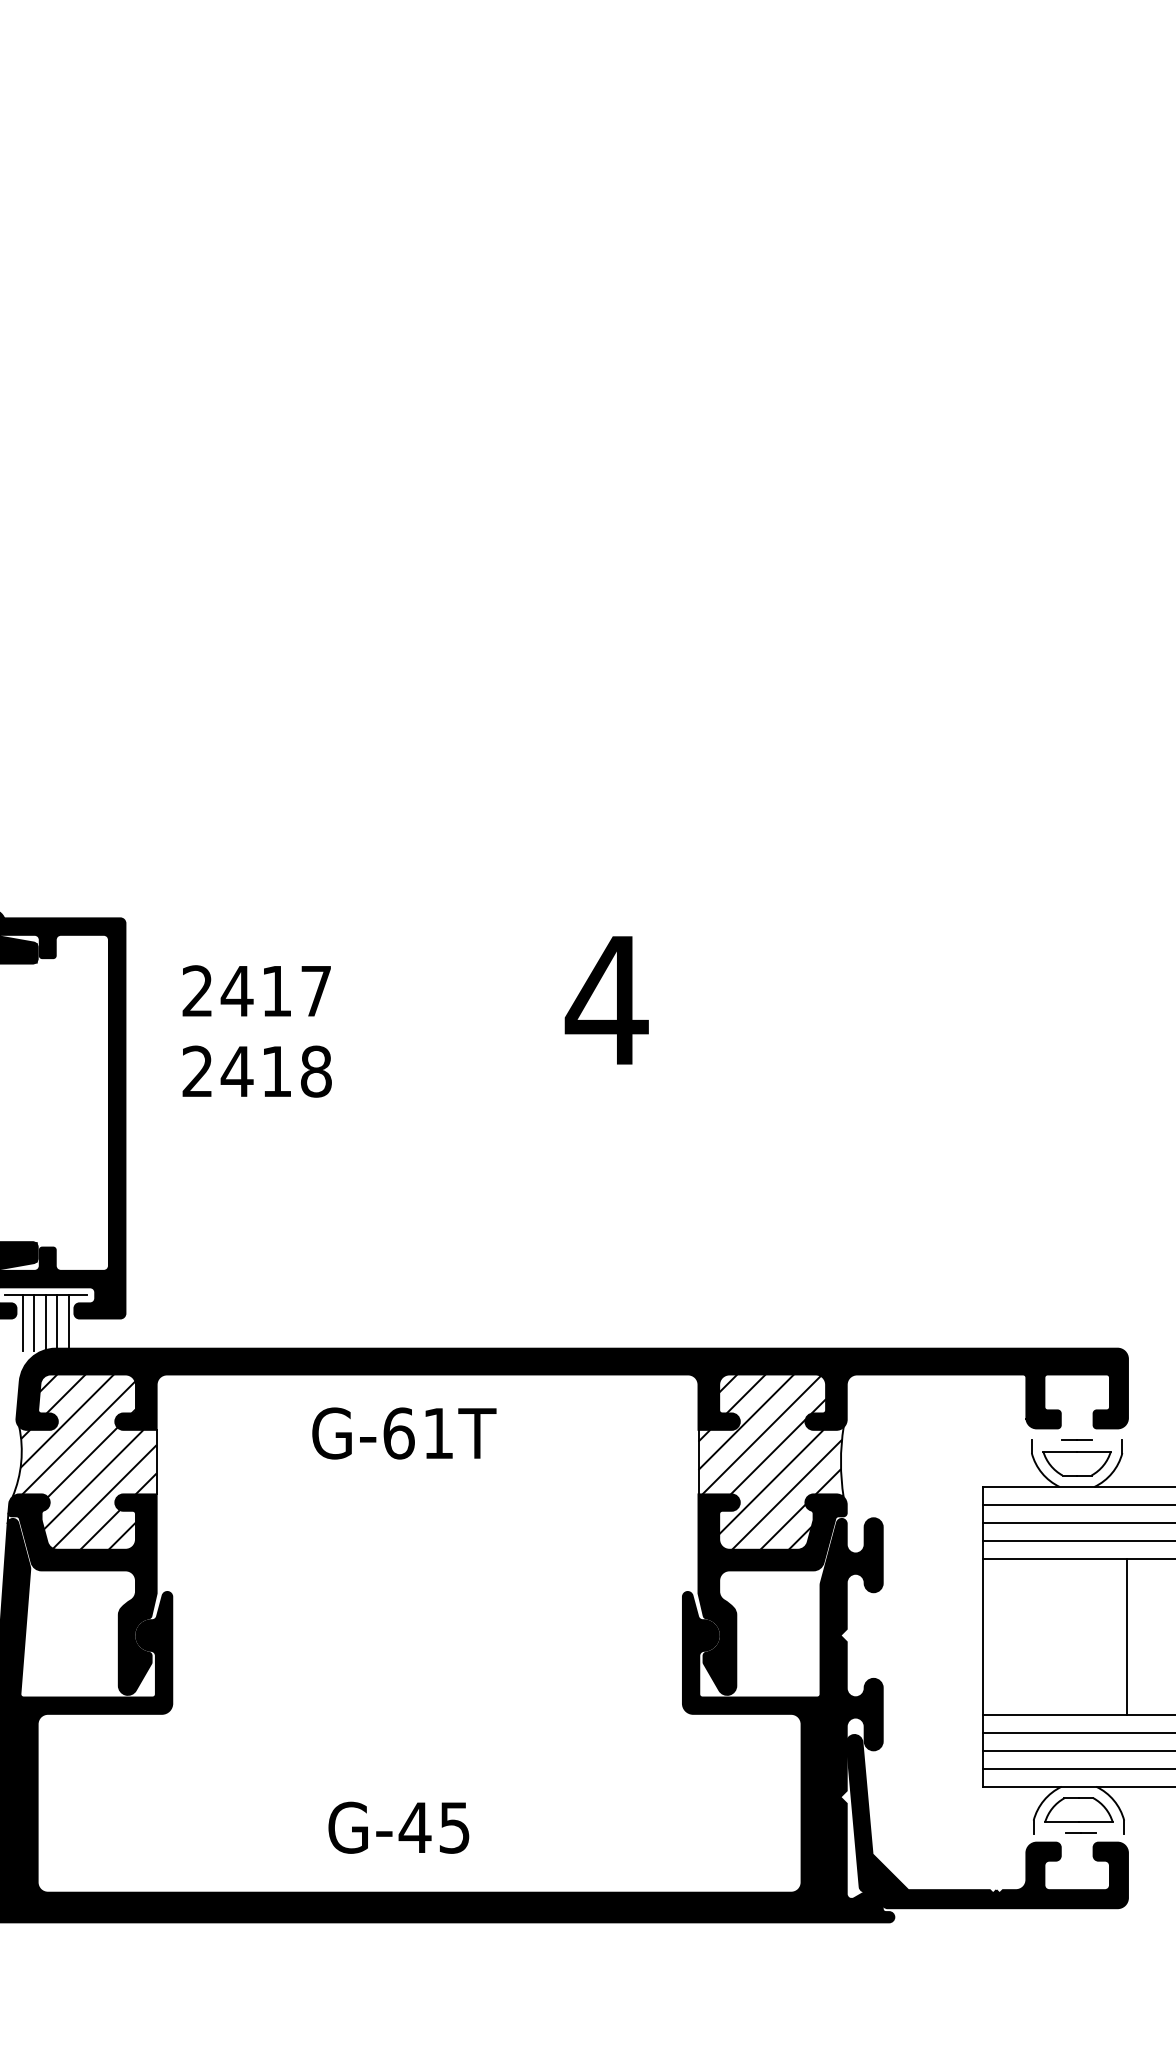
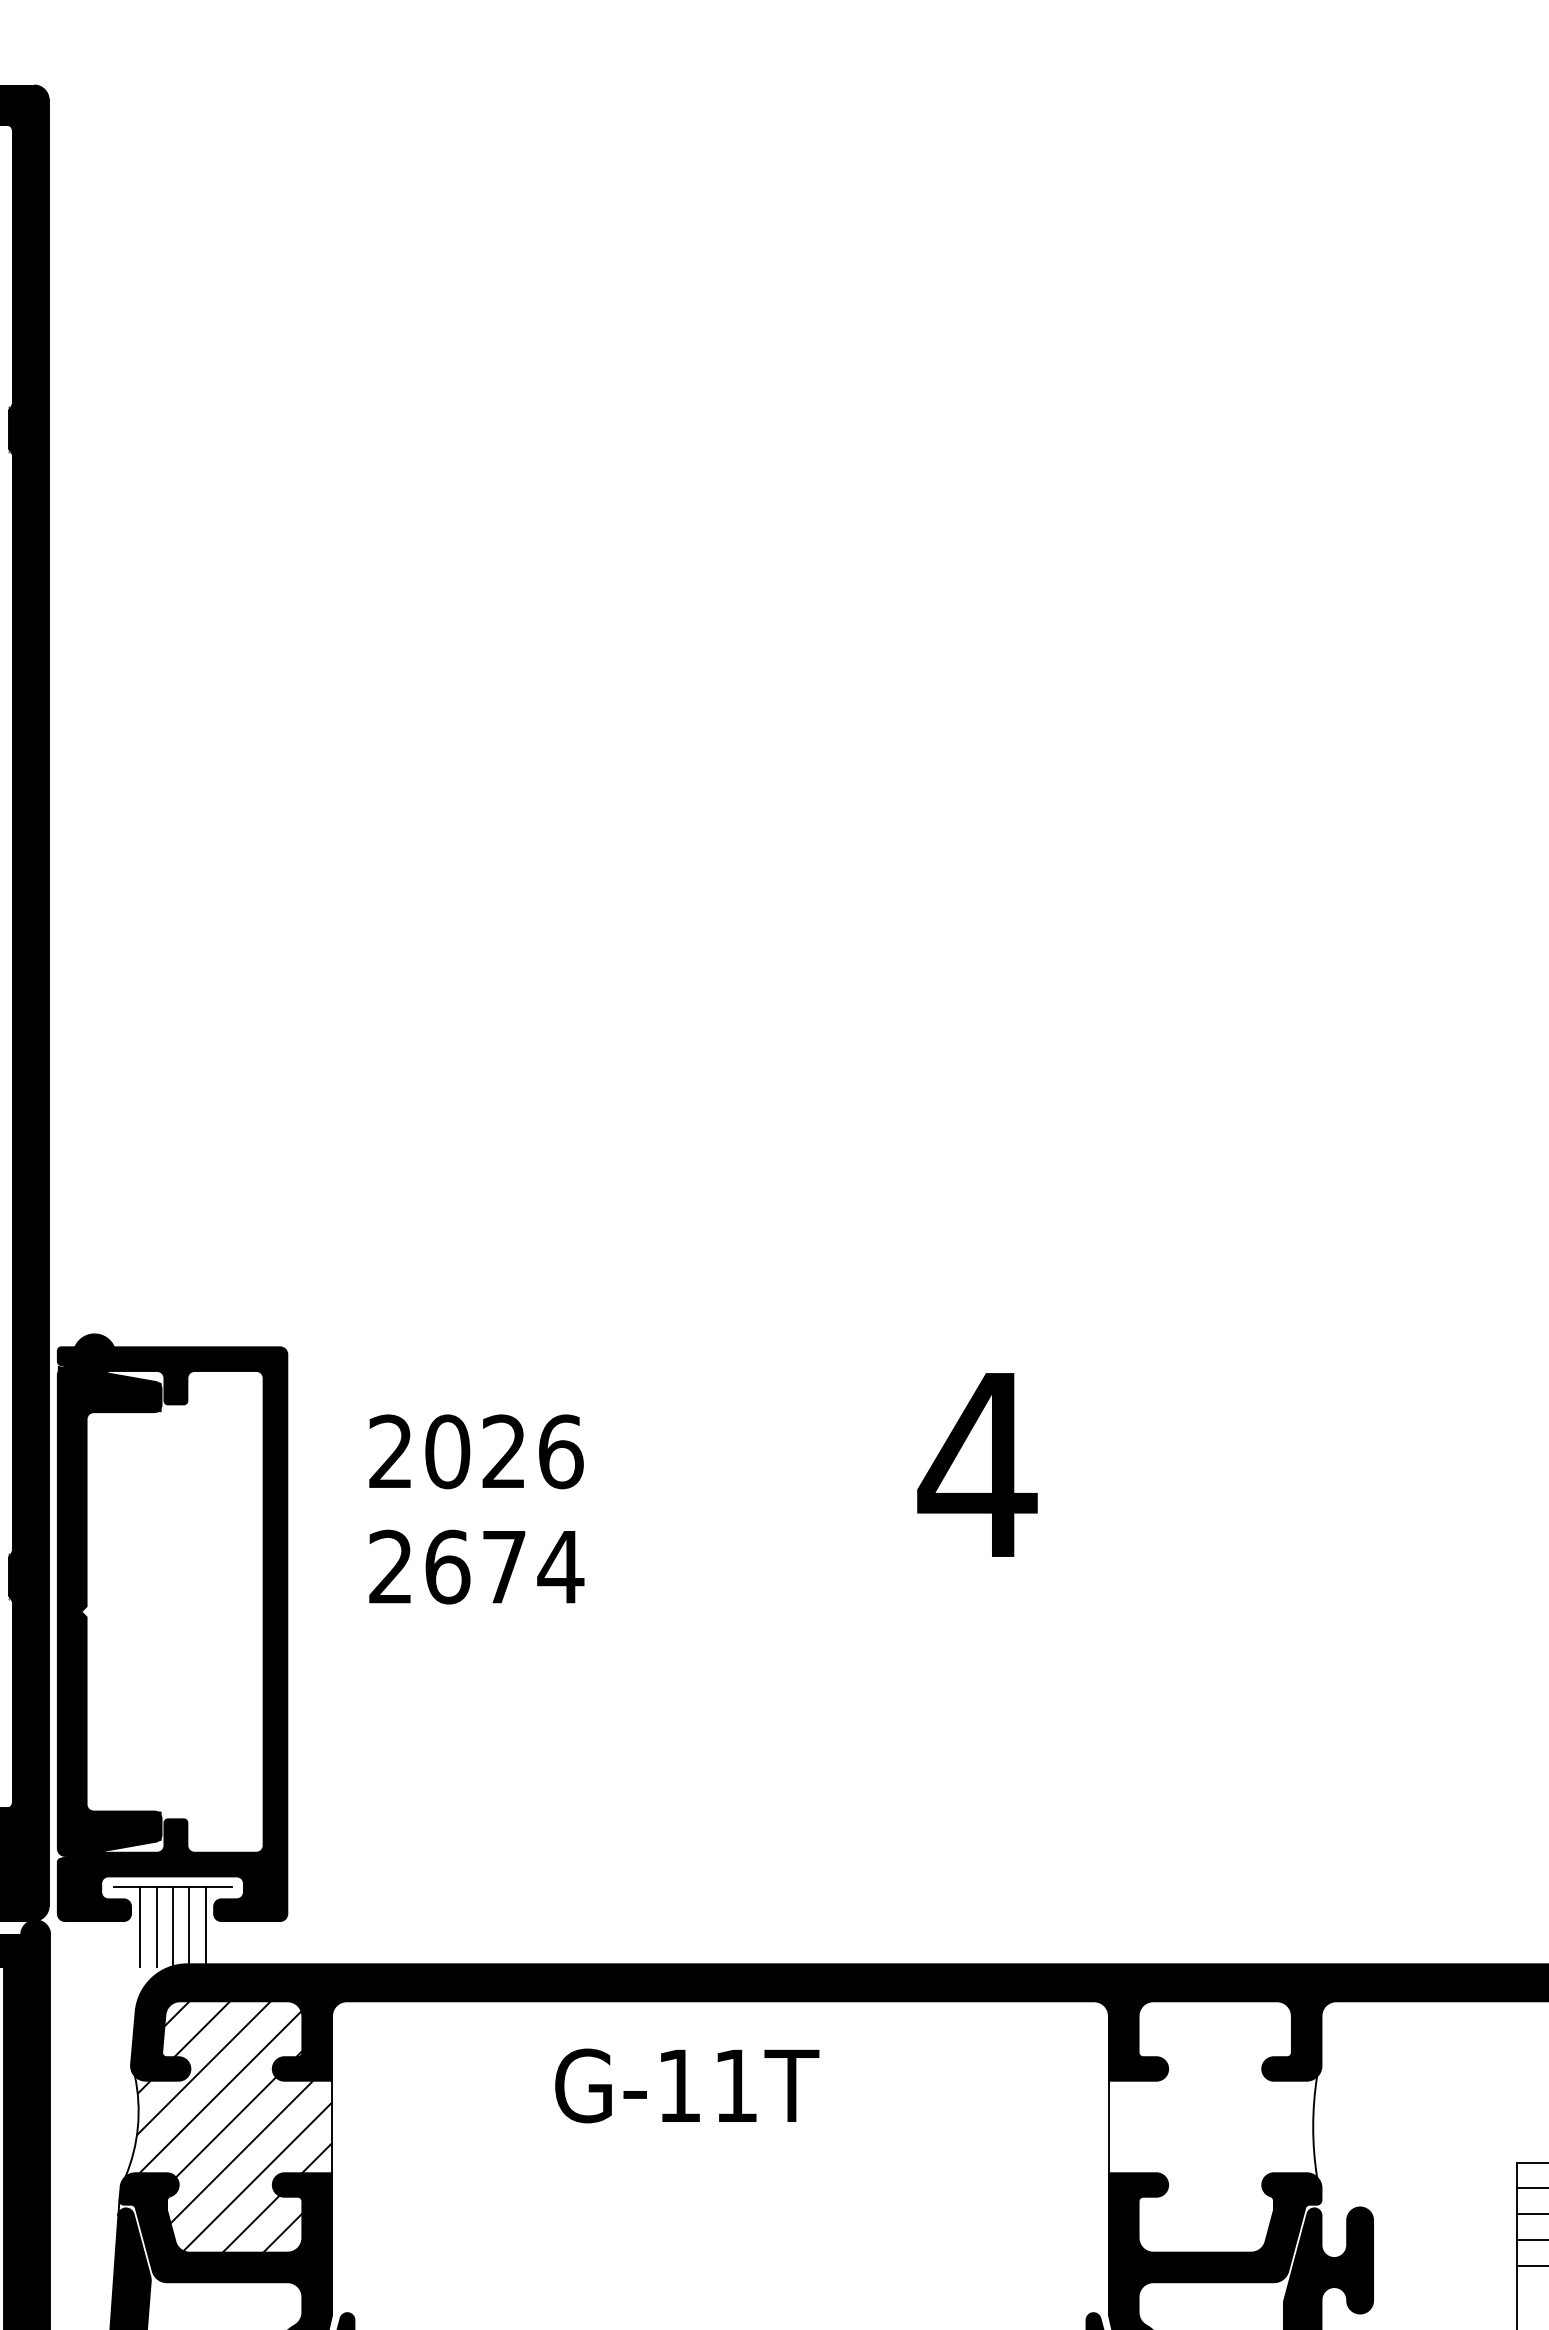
text: (276, 991) -> (503, 1452), 2417 -> 2026
text: (276, 1071) -> (503, 1566), 2418 -> 2674
text: (398, 1433) -> (678, 2085), G-61T -> G-11T
hatch: (770, 1461) -> (1212, 2126), removed

